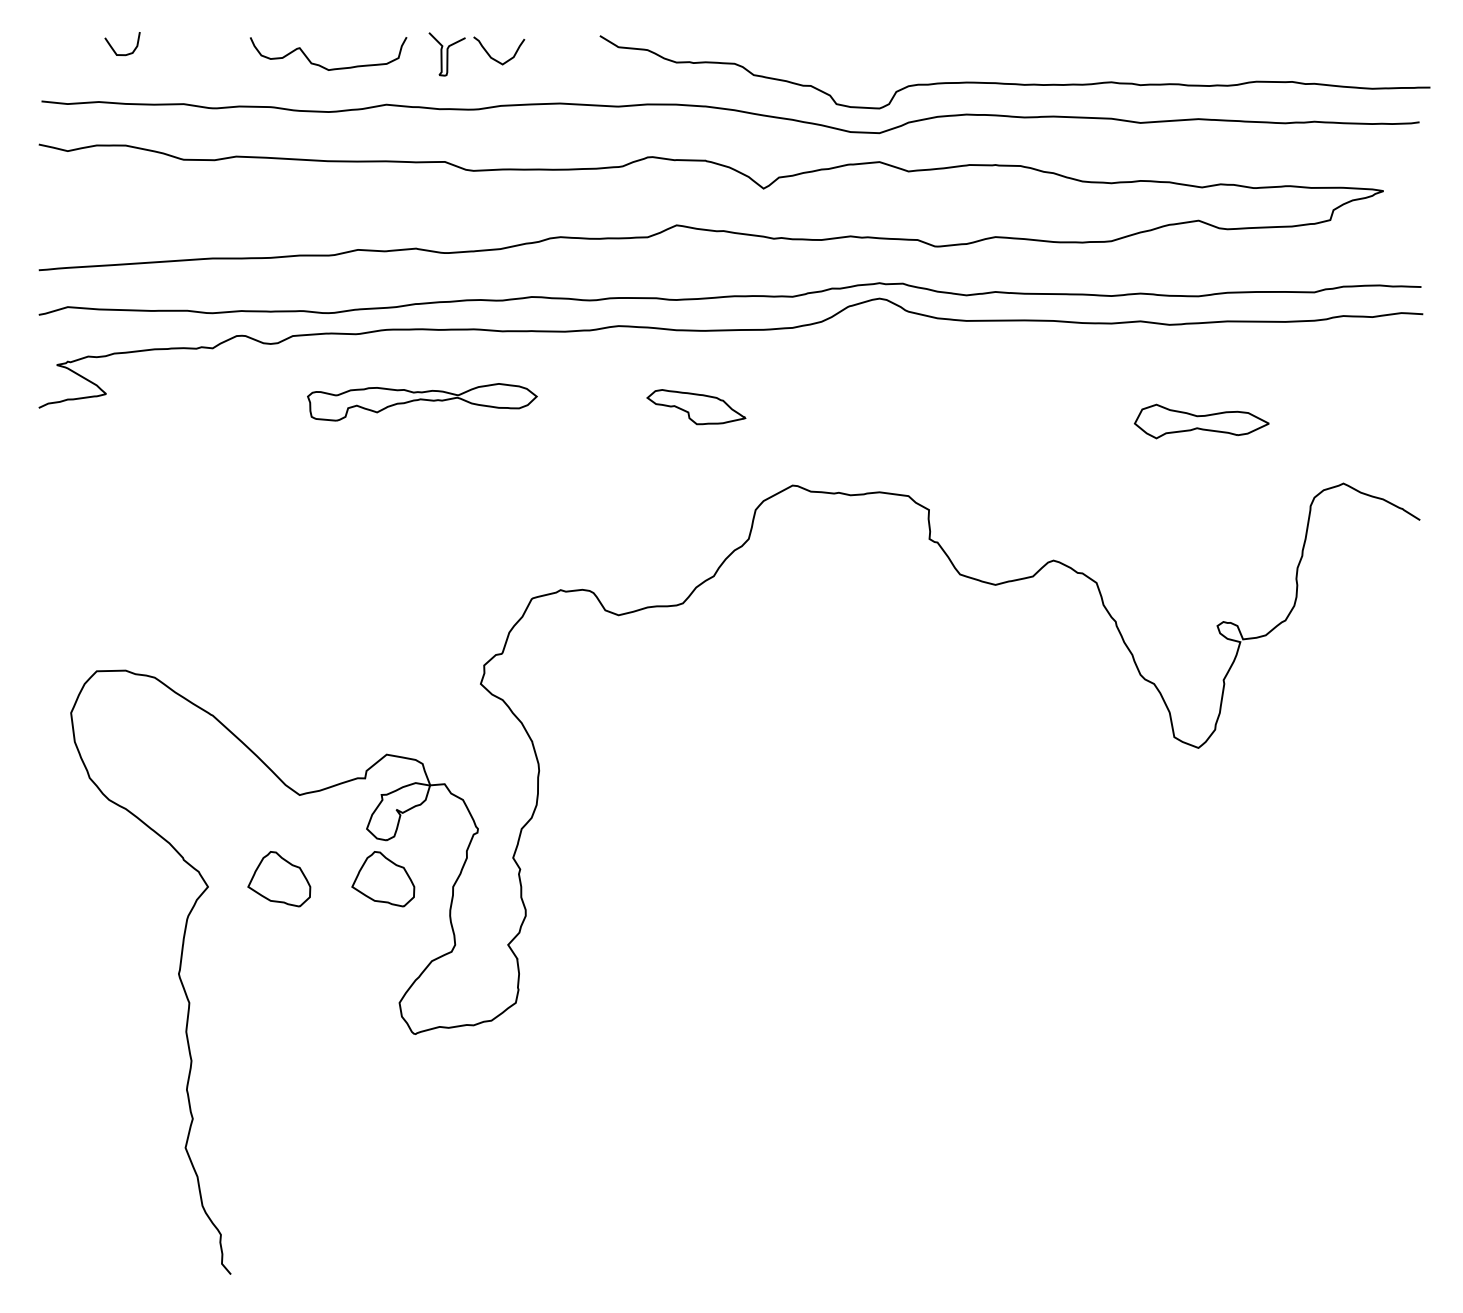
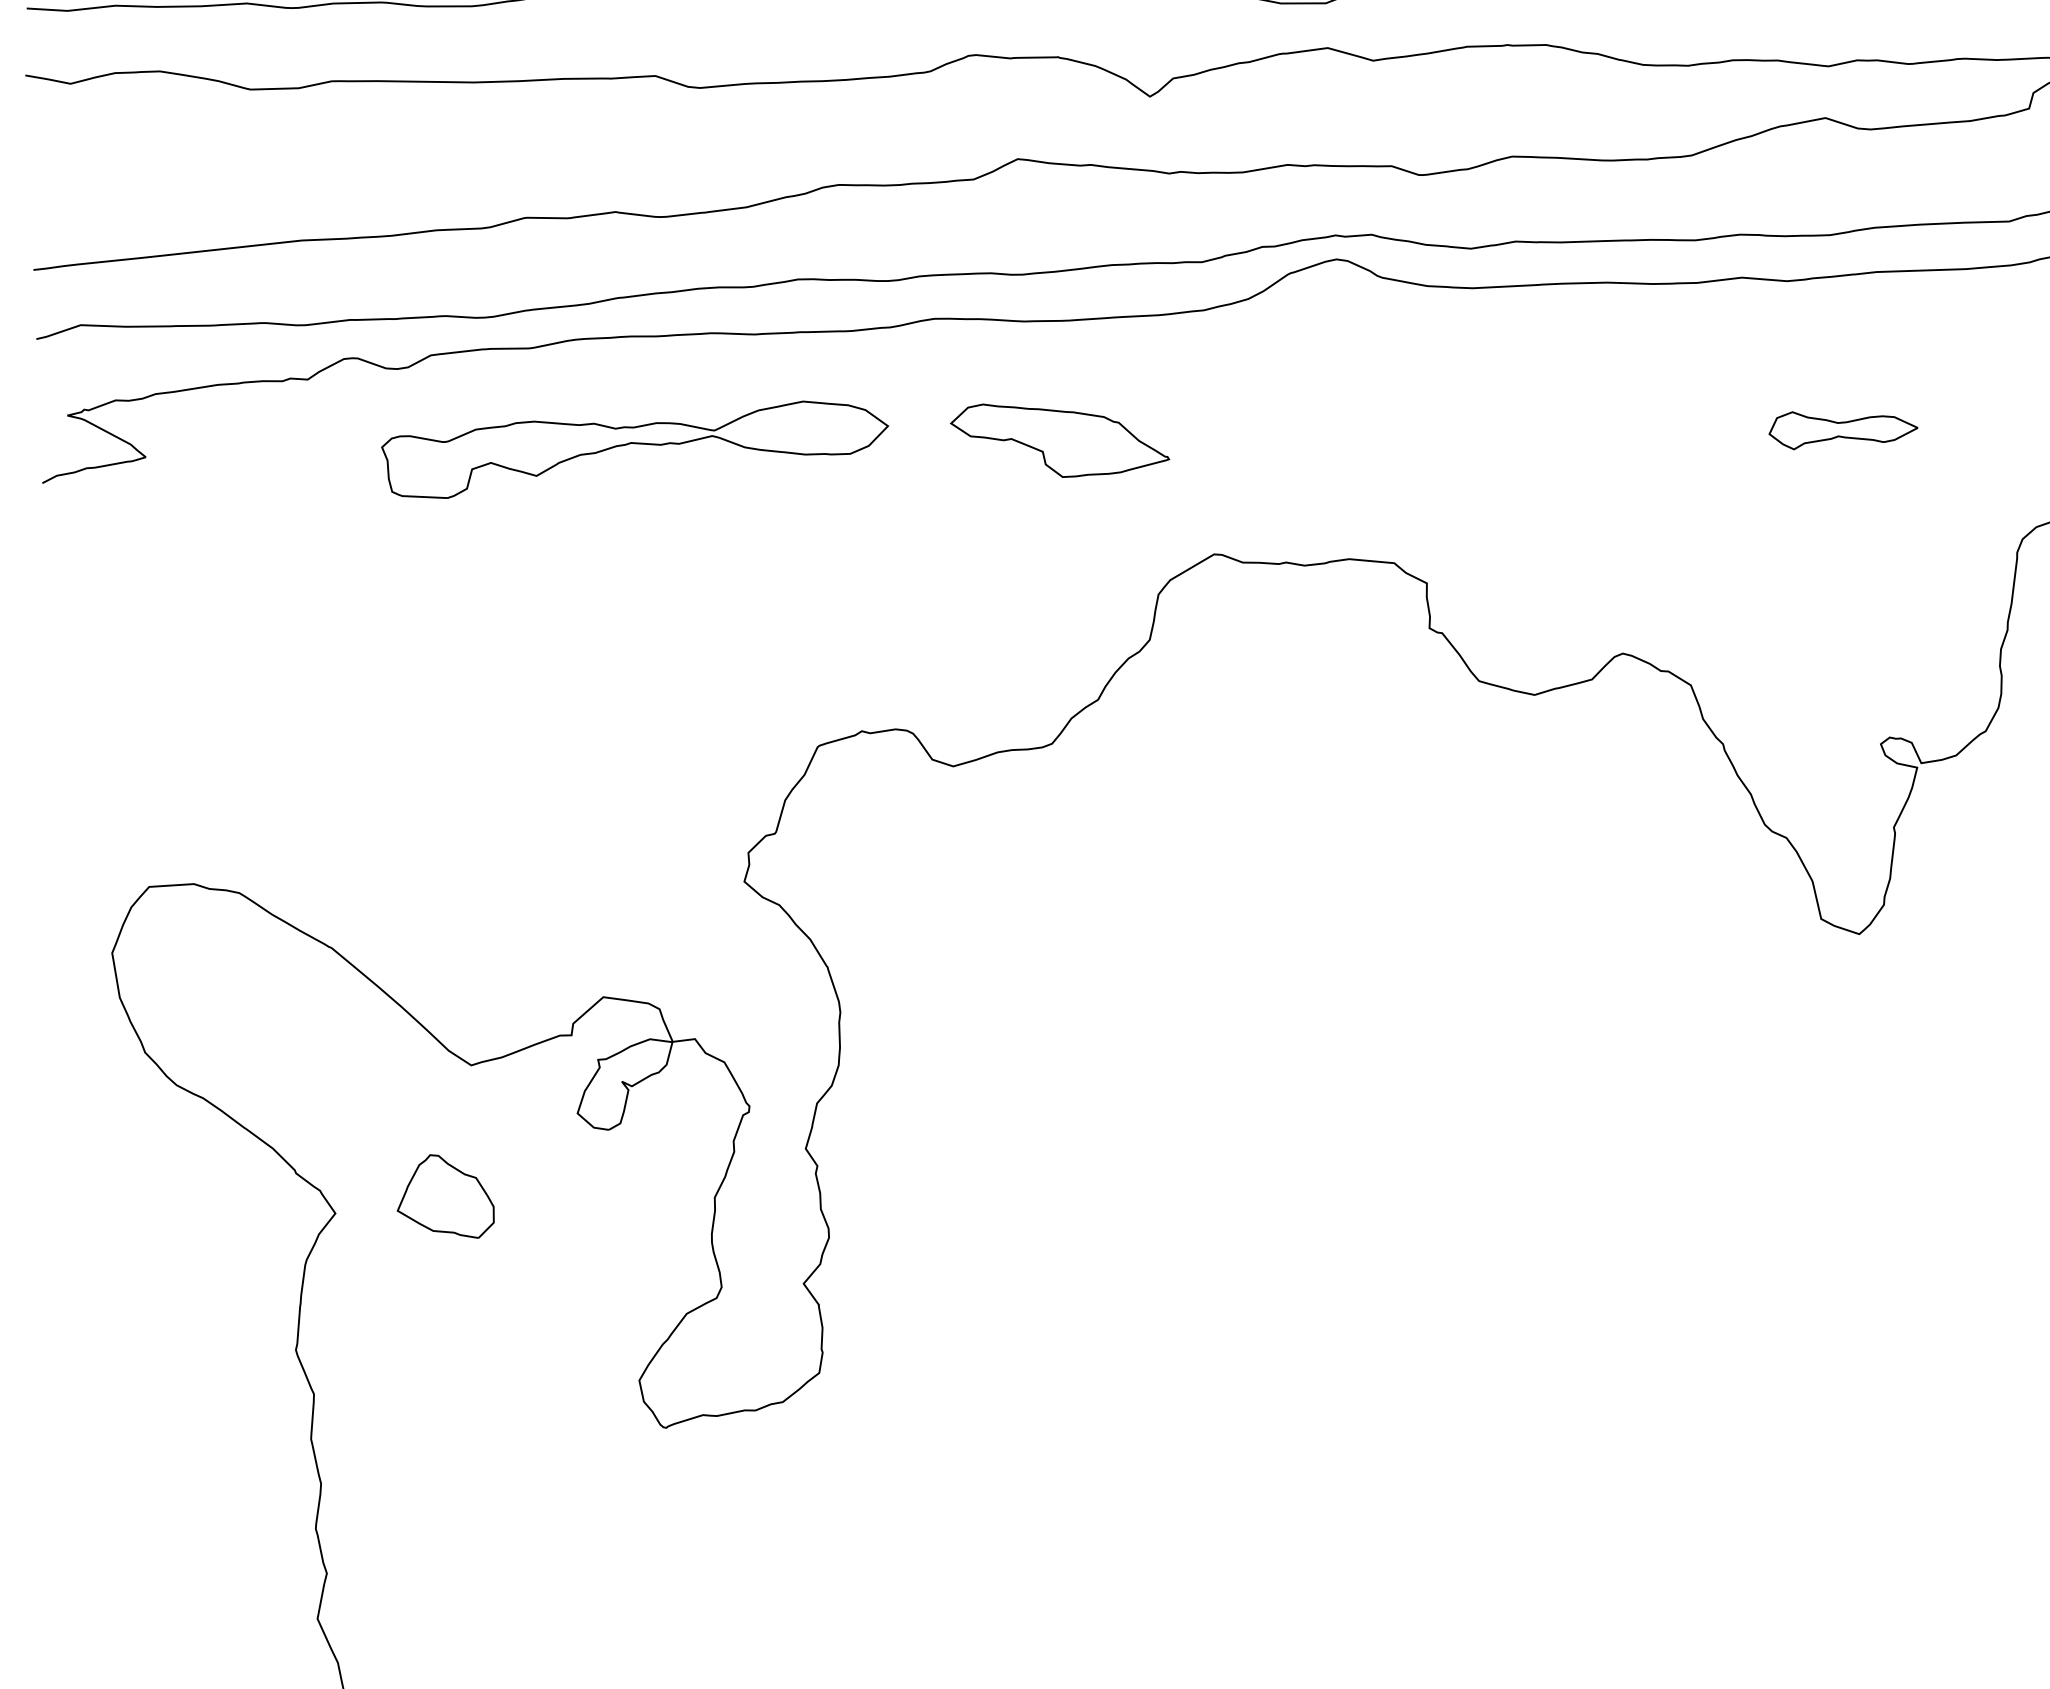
part: (422, 402) -> (635, 449), size x1.43
part: (696, 406) -> (1060, 438), size x1.43
part: (1201, 421) -> (1842, 428), size x0.71
part: (383, 879) -> (606, 1190), removed

